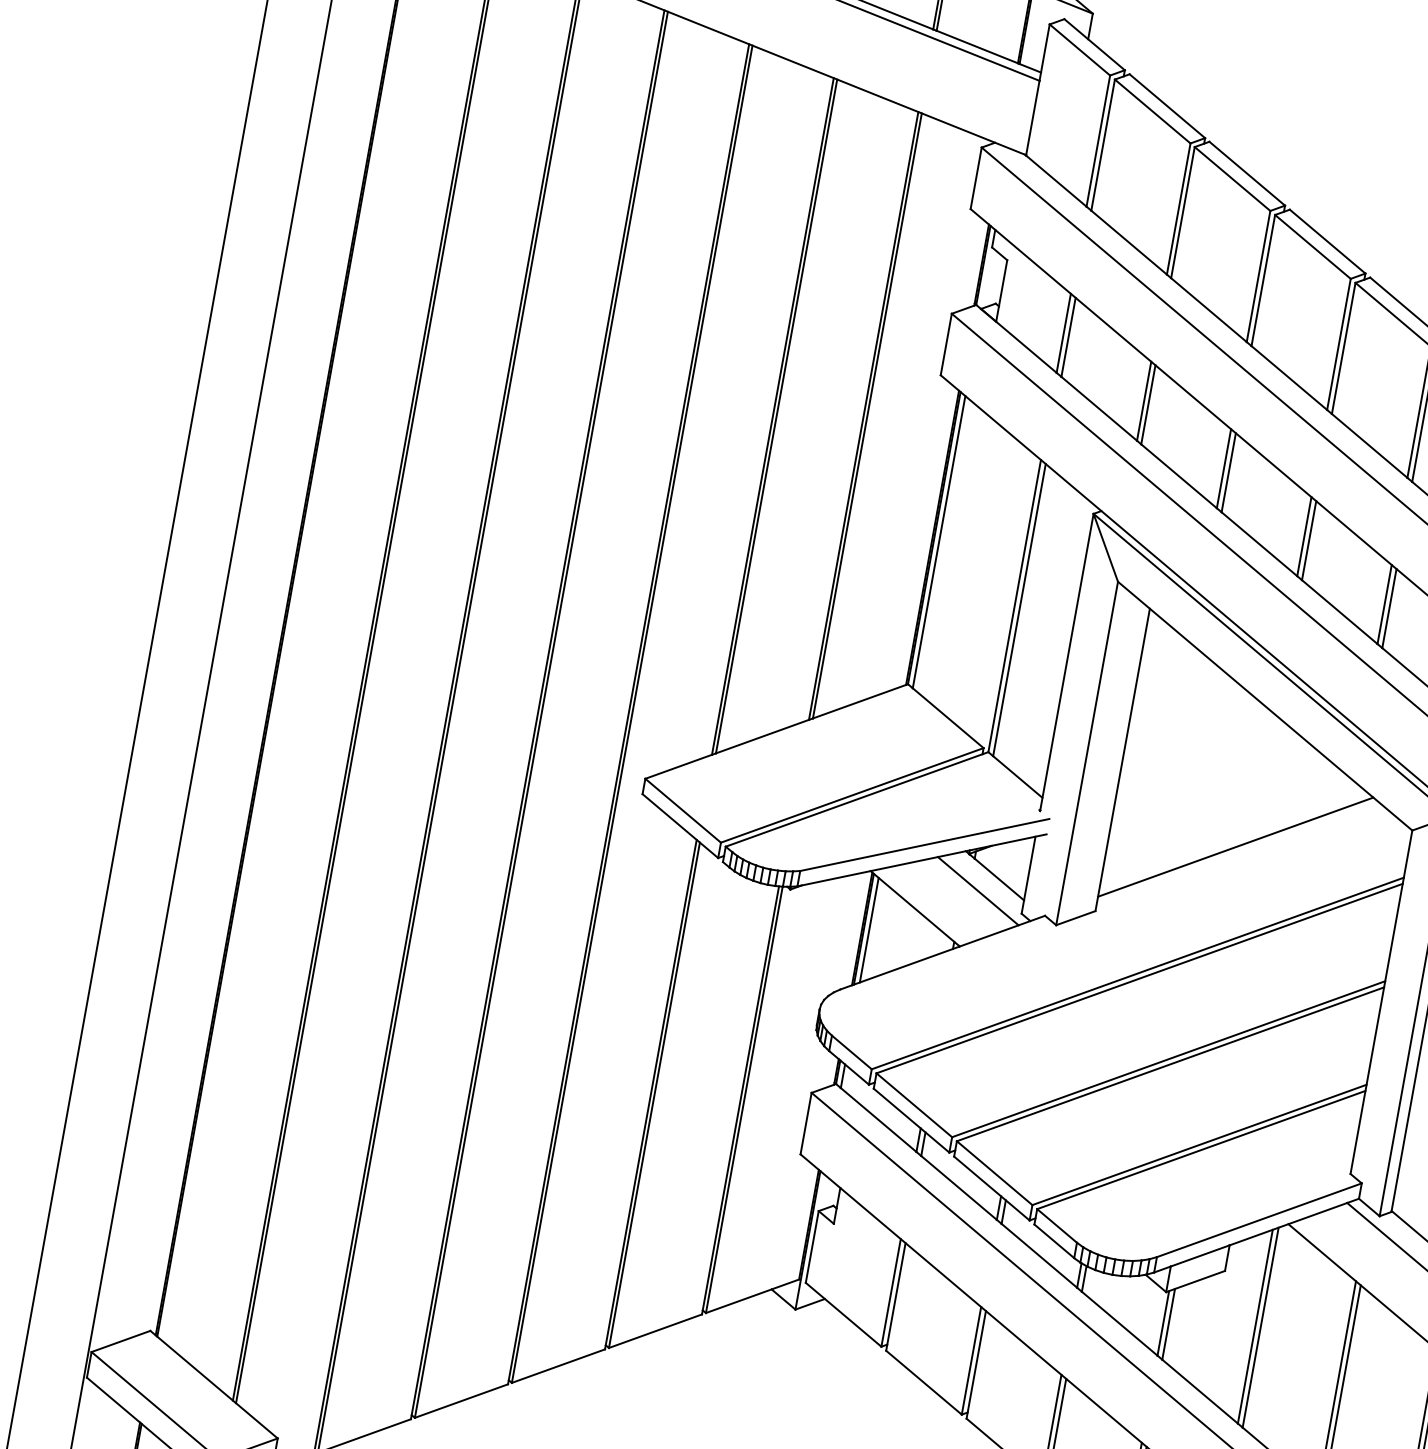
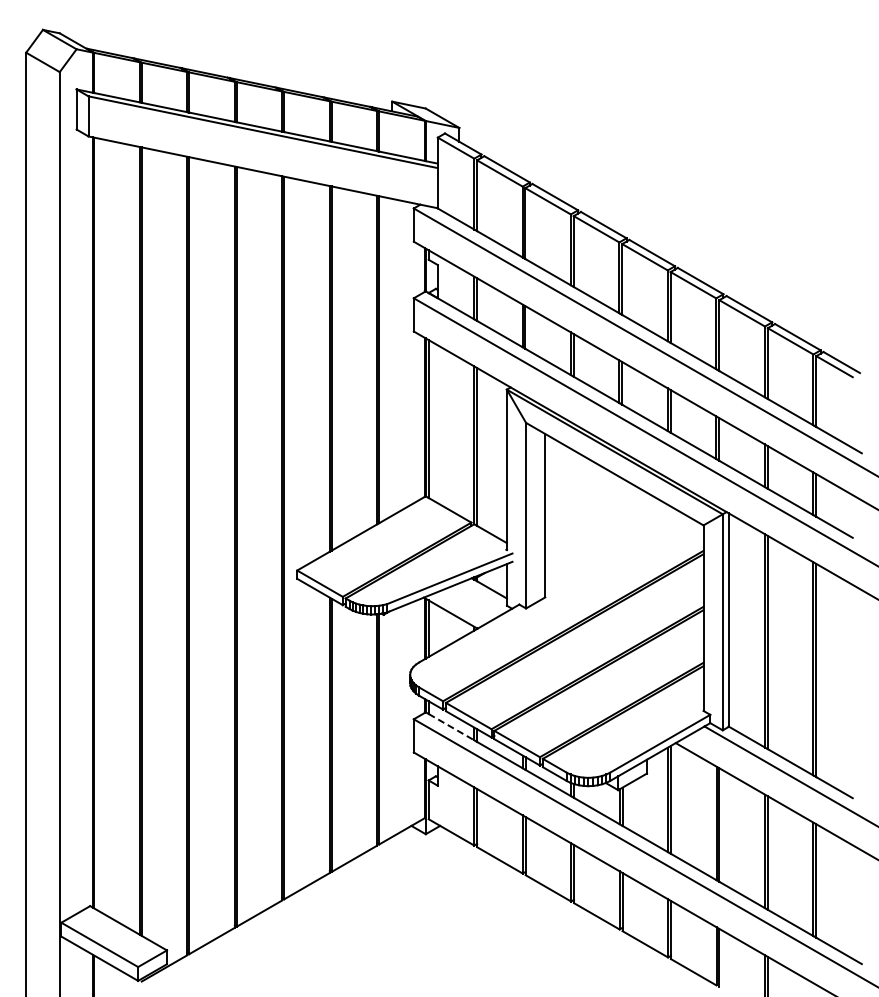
line: (1235, 846) -> (612, 550), removed
line: (977, 890) -> (481, 597), removed
line: (878, 1120) -> (451, 727), solid -> dashed

